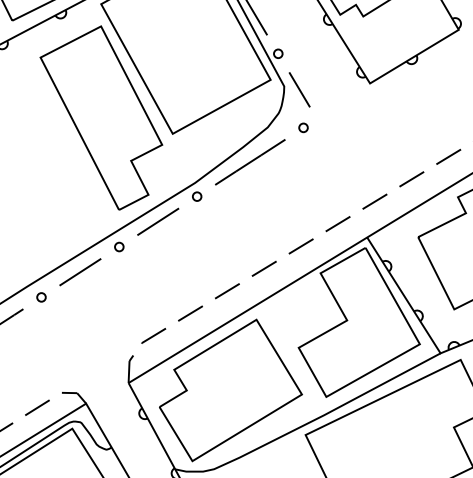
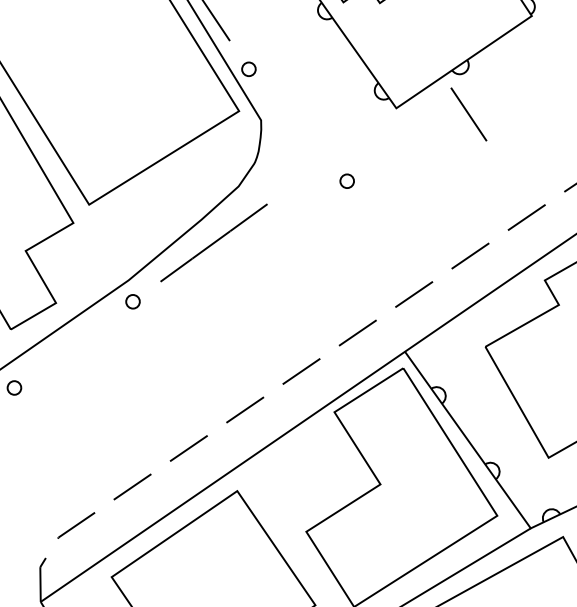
line: (299, 89) -> (468, 113), moved
circle: (303, 127) -> (347, 180), moved
line: (158, 221) -> (74, 344), removed

